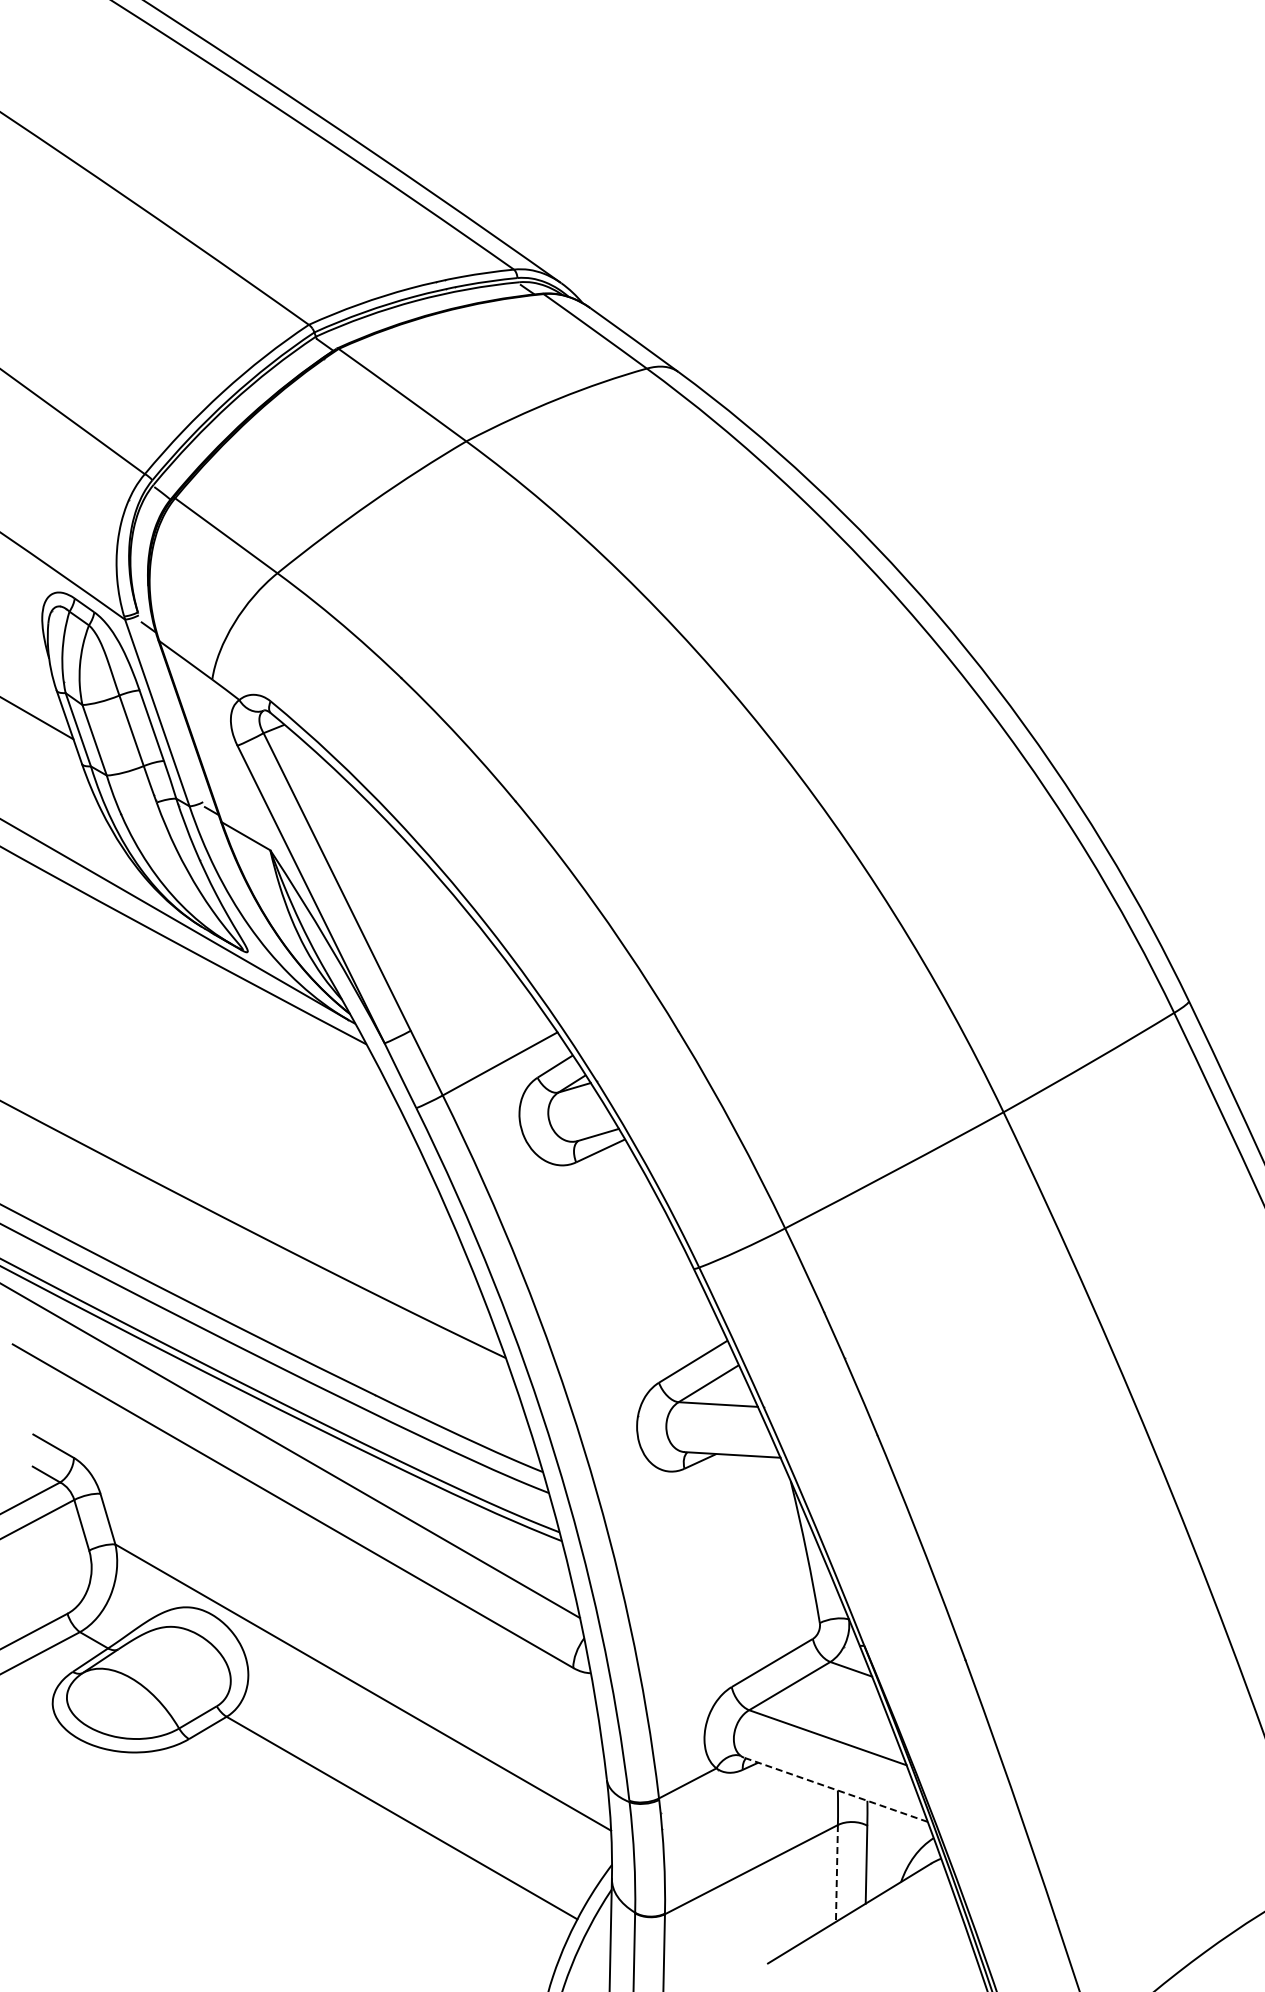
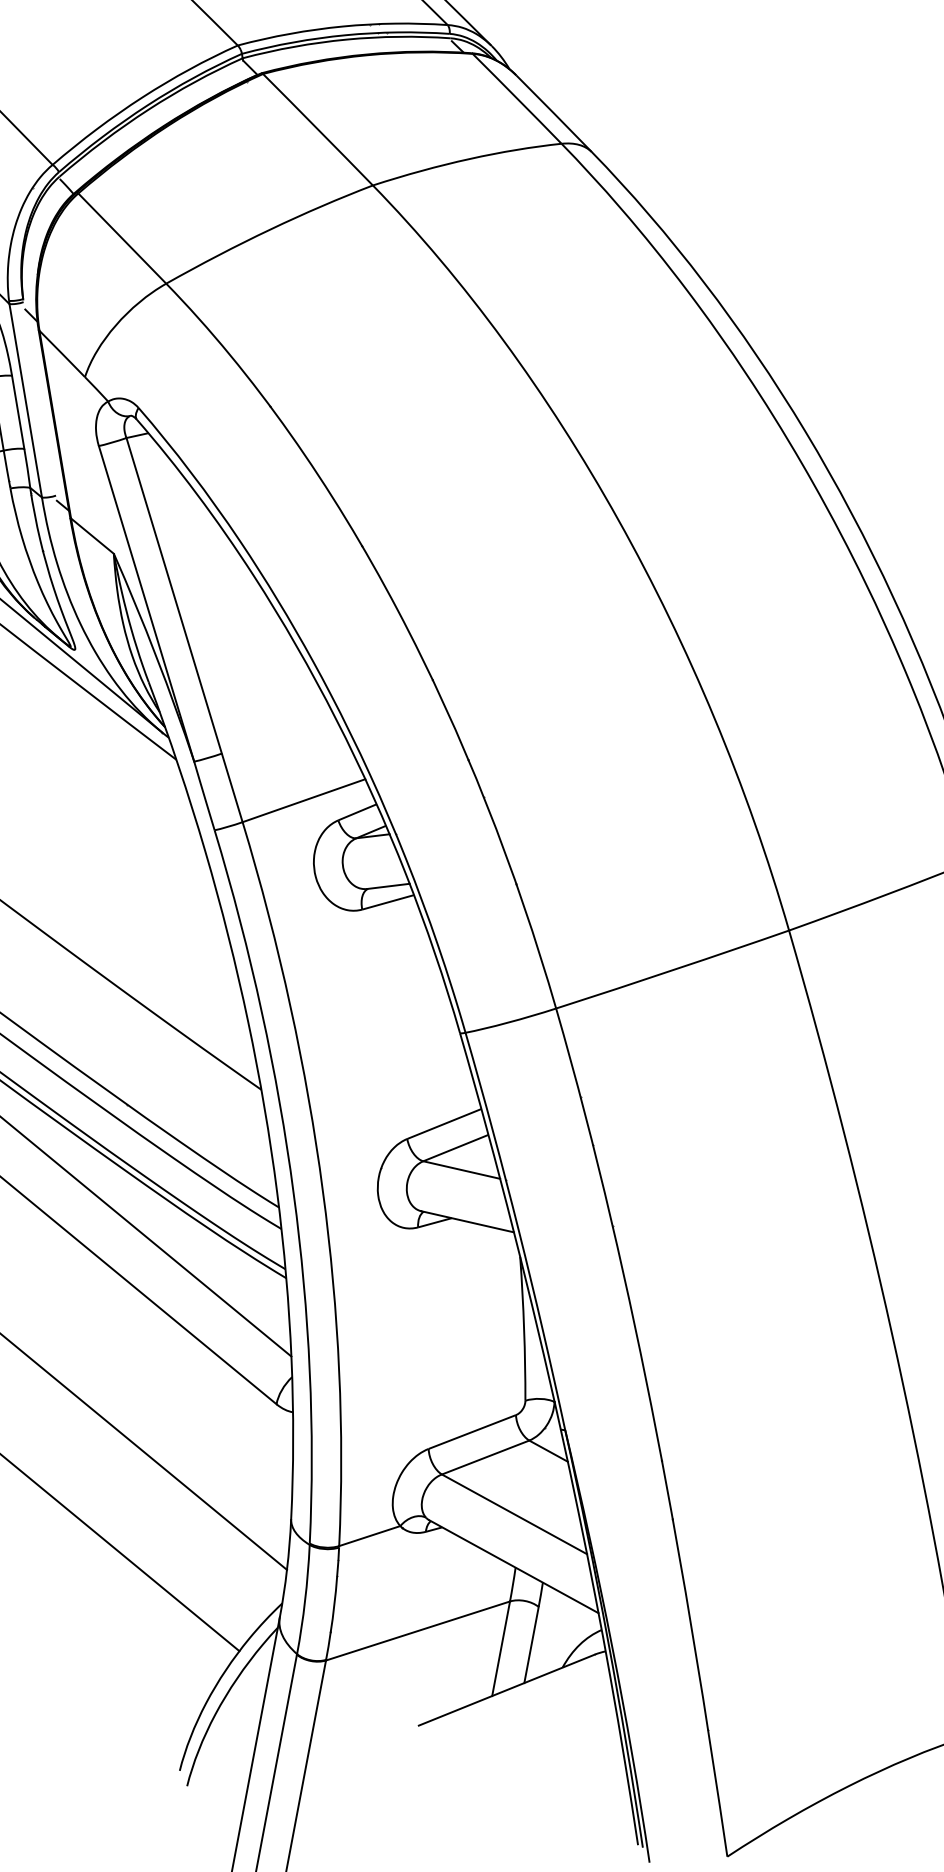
line: (835, 1789) -> (513, 1566), dashed -> solid
line: (836, 1873) -> (500, 1648), dashed -> solid

